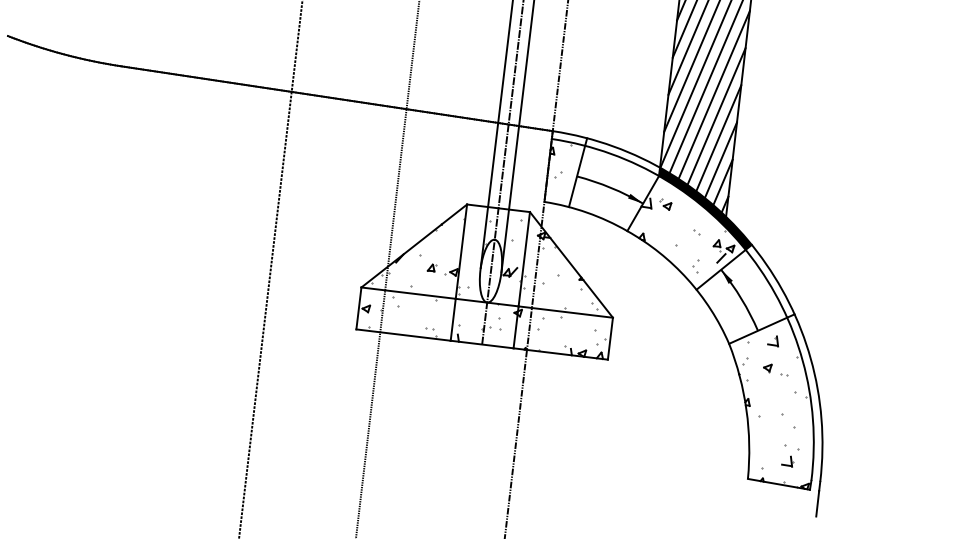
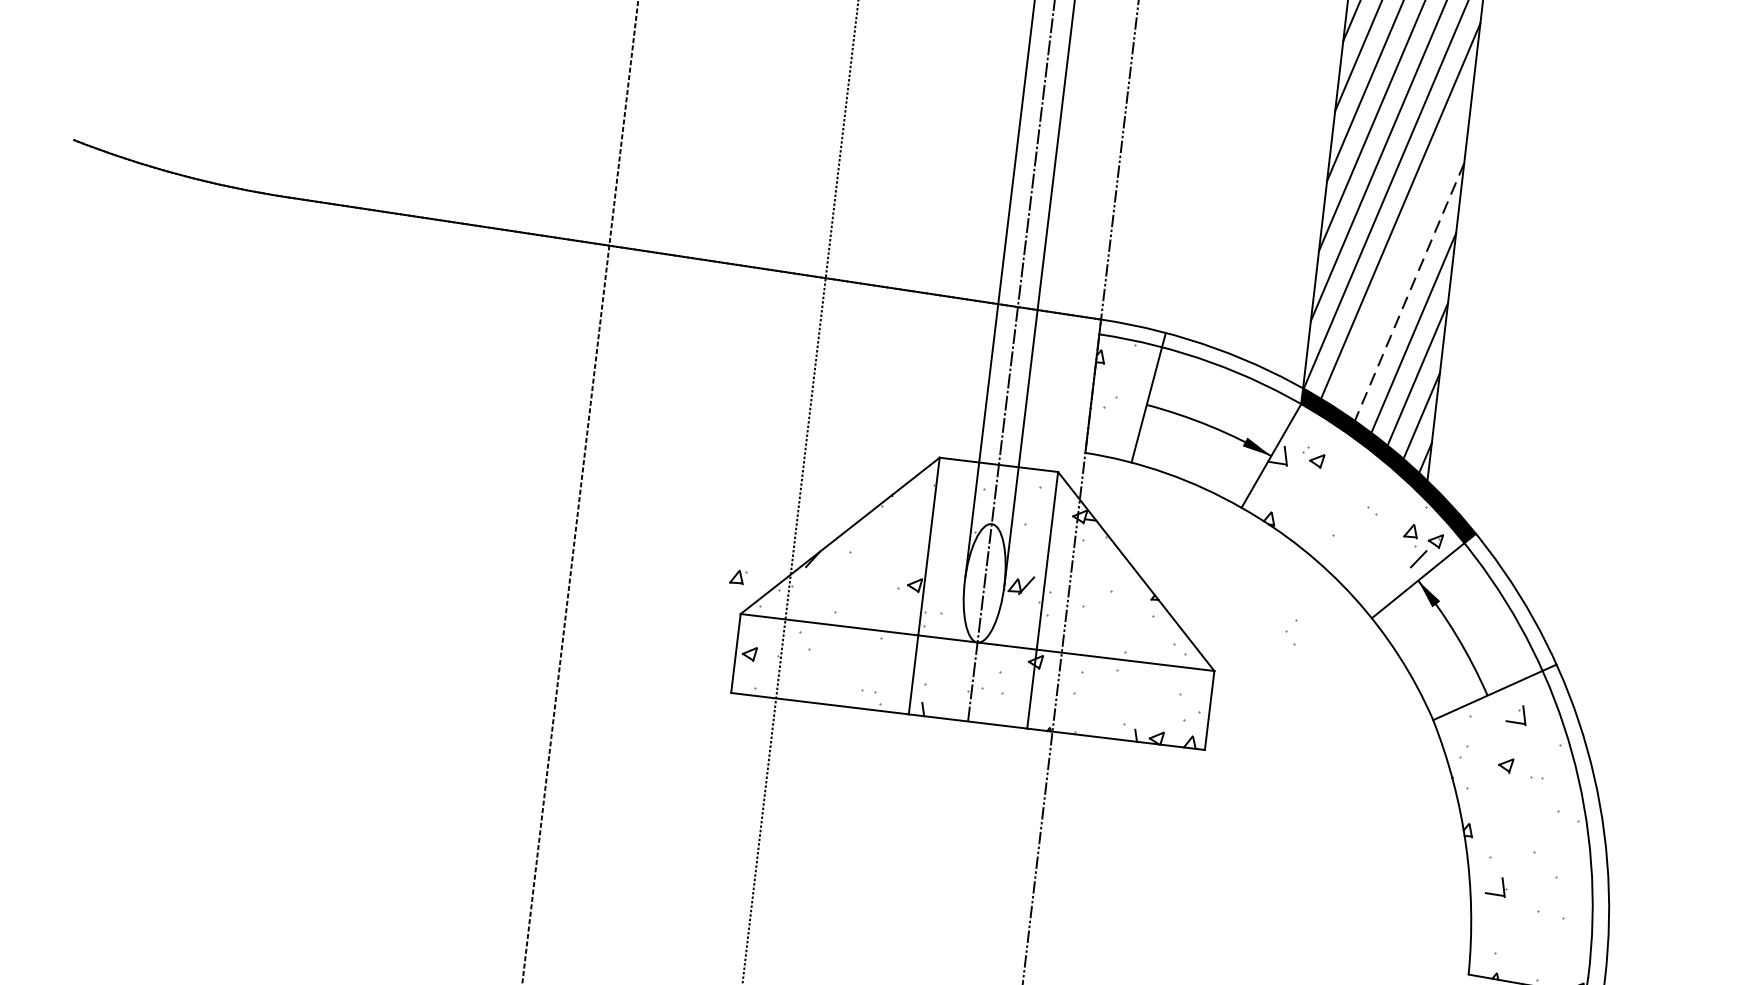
line: (713, 94) -> (1403, 250), removed
line: (716, 117) -> (1409, 293), solid -> dashed
part: (695, 266) -> (1290, 632), moved
part: (431, 267) -> (737, 576), moved
part: (787, 461) -> (1496, 887), moved

